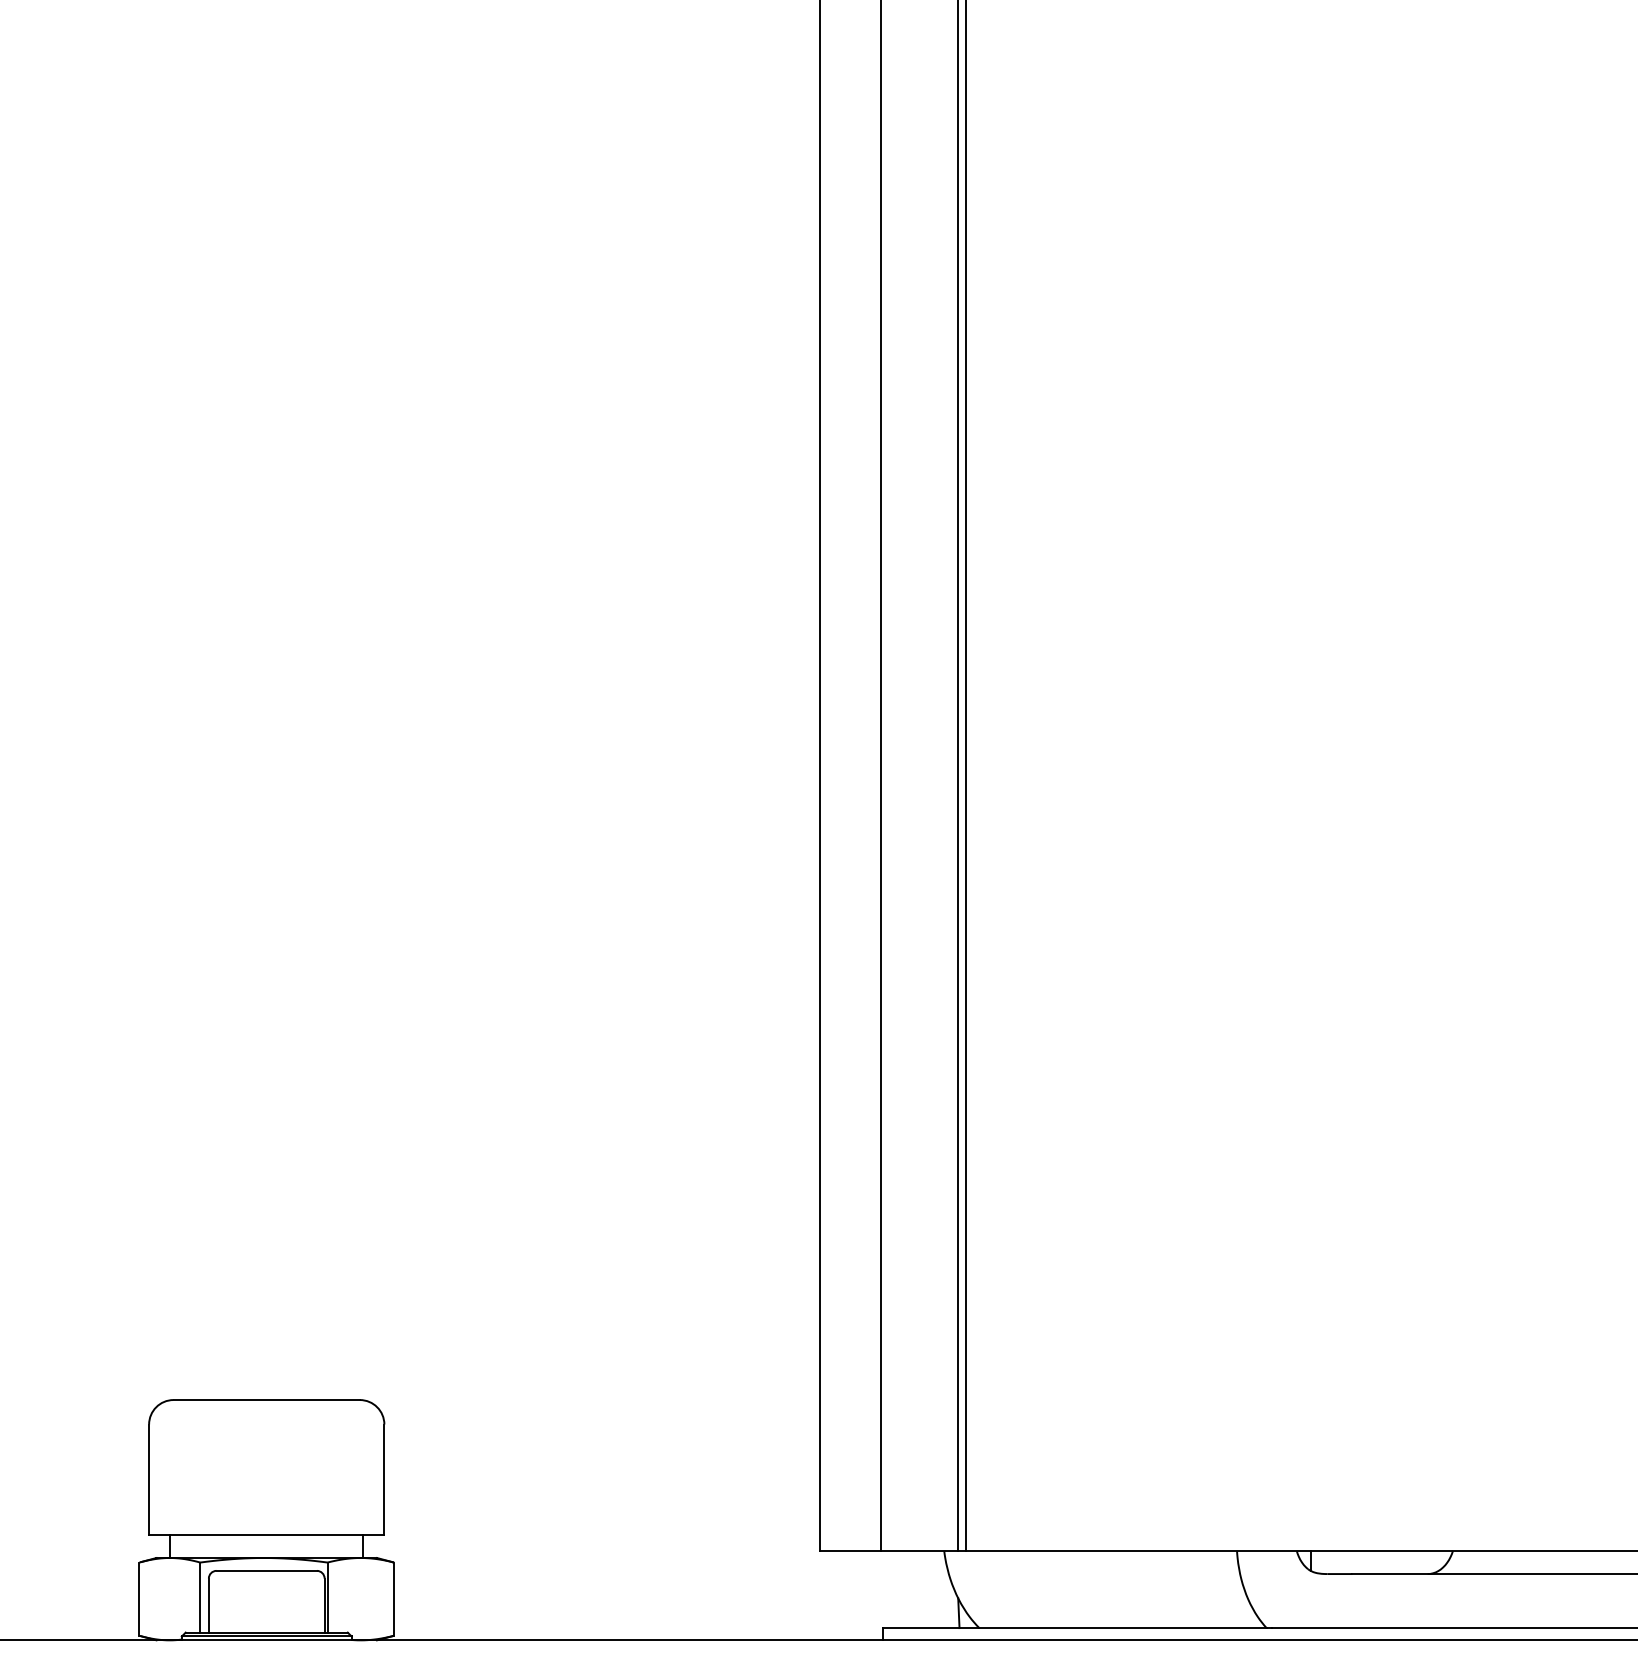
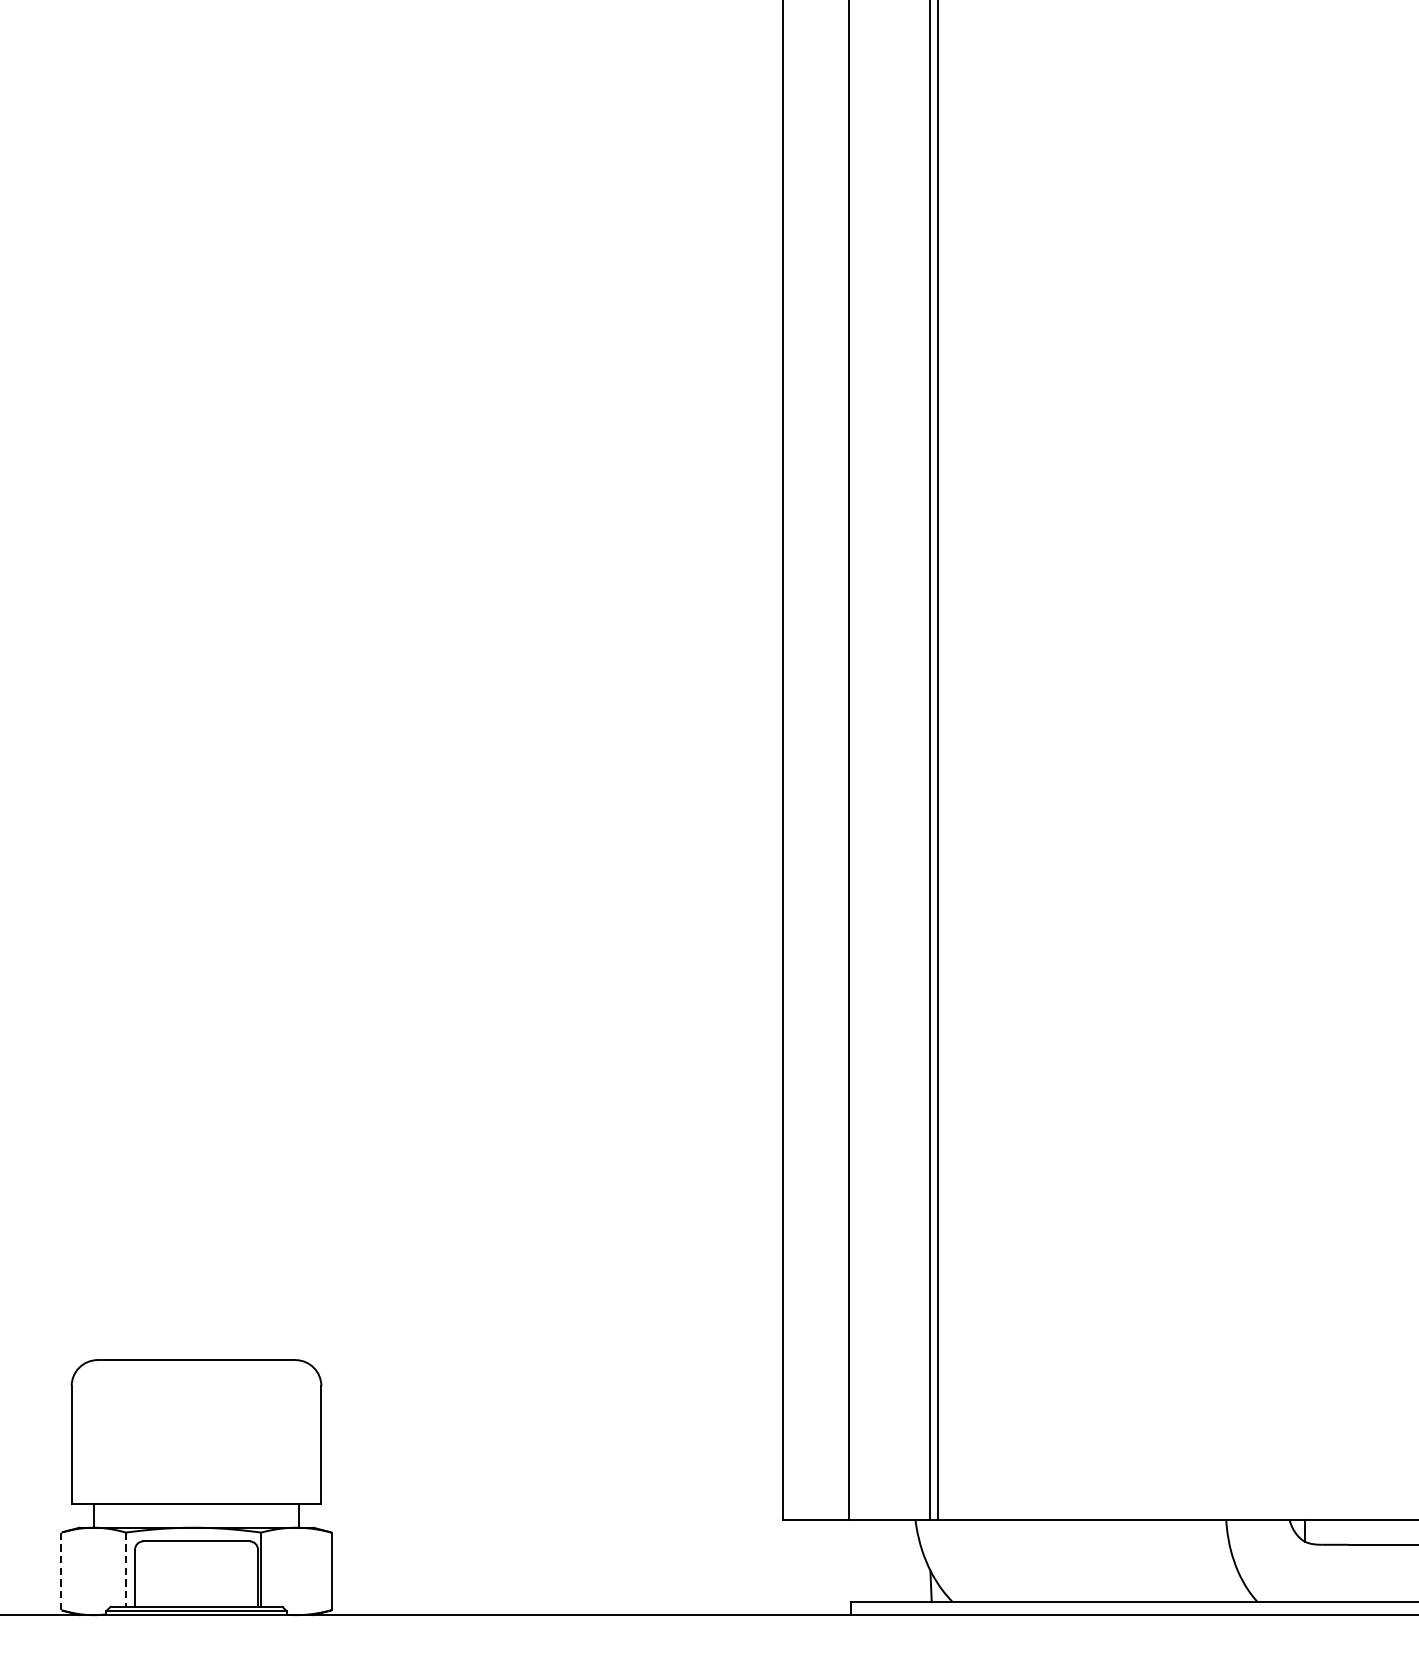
line: (200, 1598) -> (126, 1570), solid -> dashed
line: (139, 1599) -> (61, 1571), solid -> dashed

